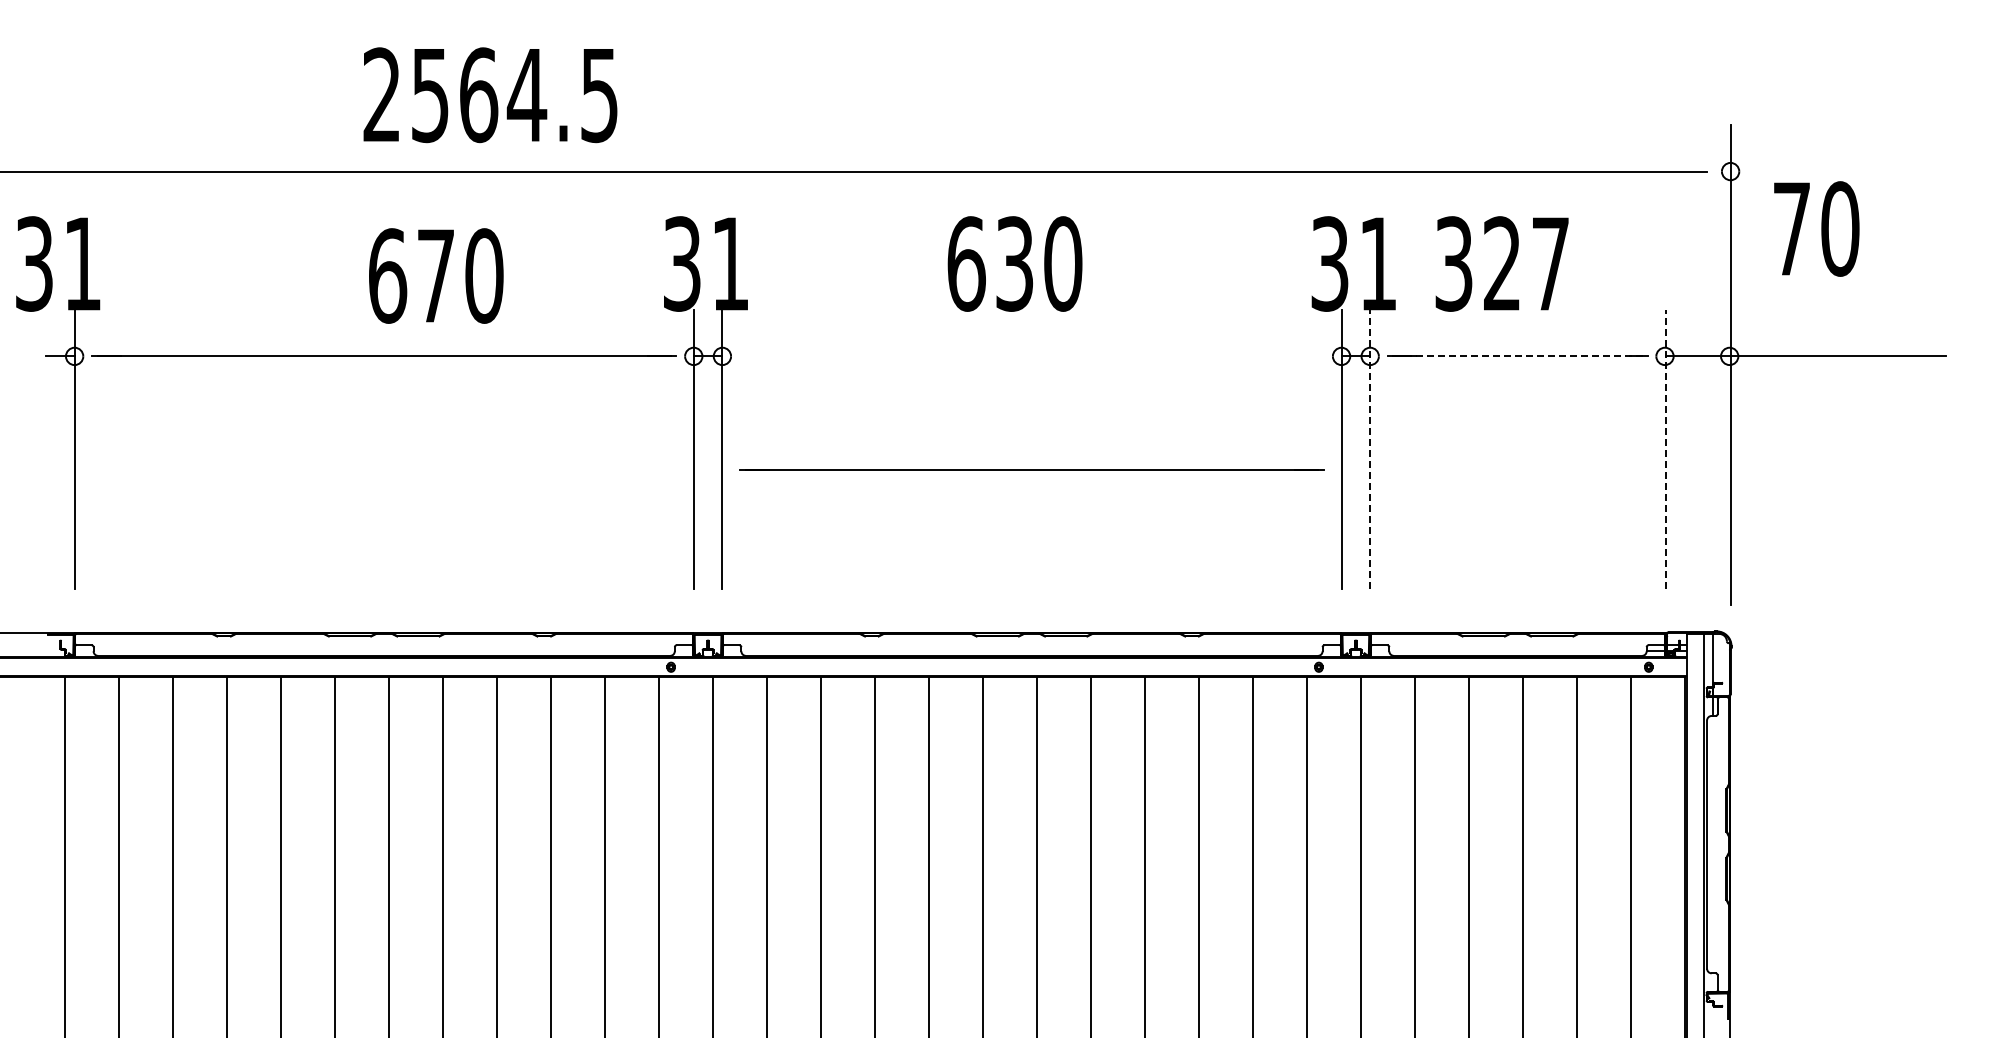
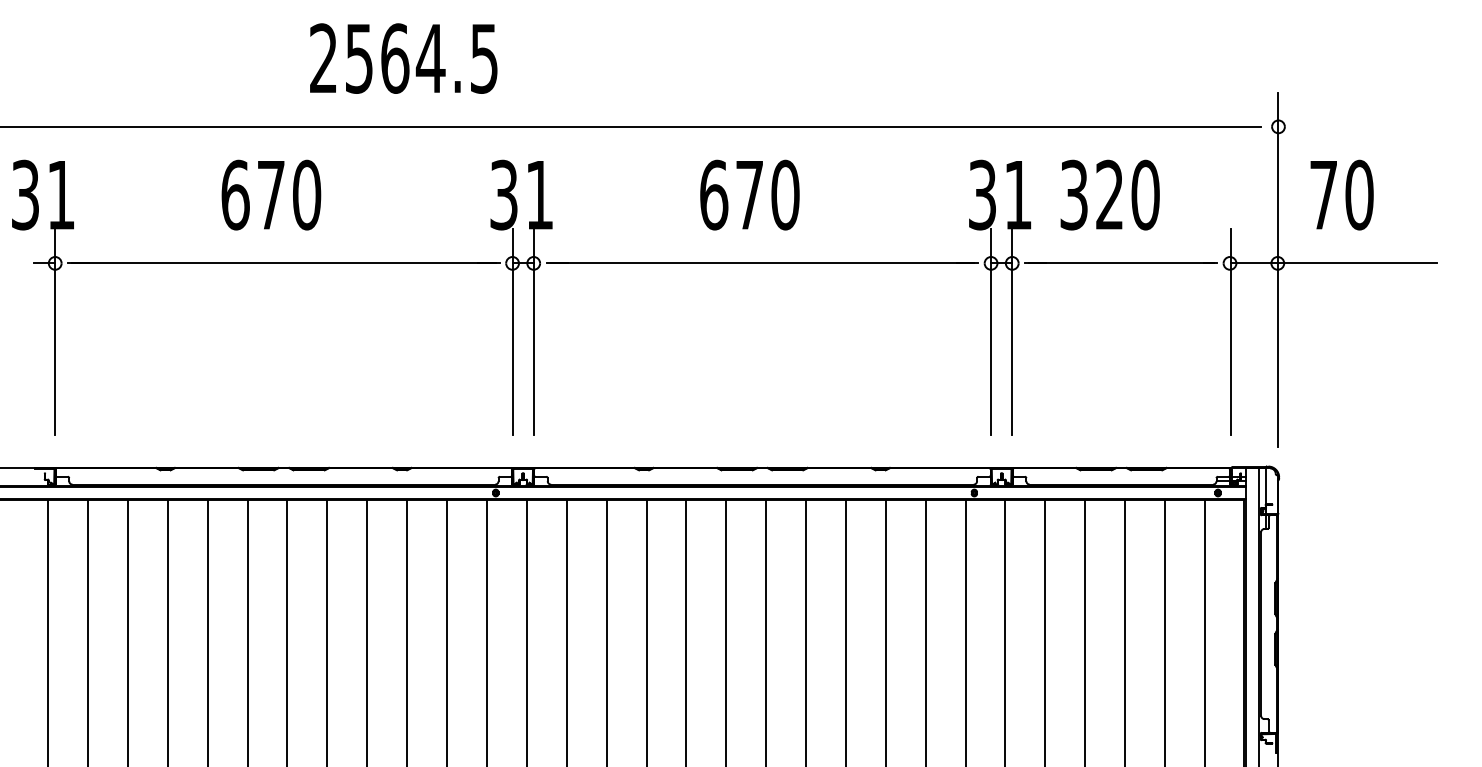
text: (490, 95) -> (403, 58), moved
text: (1816, 228) -> (1341, 194), moved
text: (1014, 263) -> (749, 194), 630 -> 670
text: (1550, 263) -> (1145, 194), 327 -> 320
text: (436, 275) -> (271, 194), moved
line: (1518, 356) -> (1121, 263), dashed -> solid
line: (1370, 449) -> (1012, 332), dashed -> solid
line: (1665, 449) -> (1230, 332), dashed -> solid
line: (1031, 469) -> (762, 262), moved

